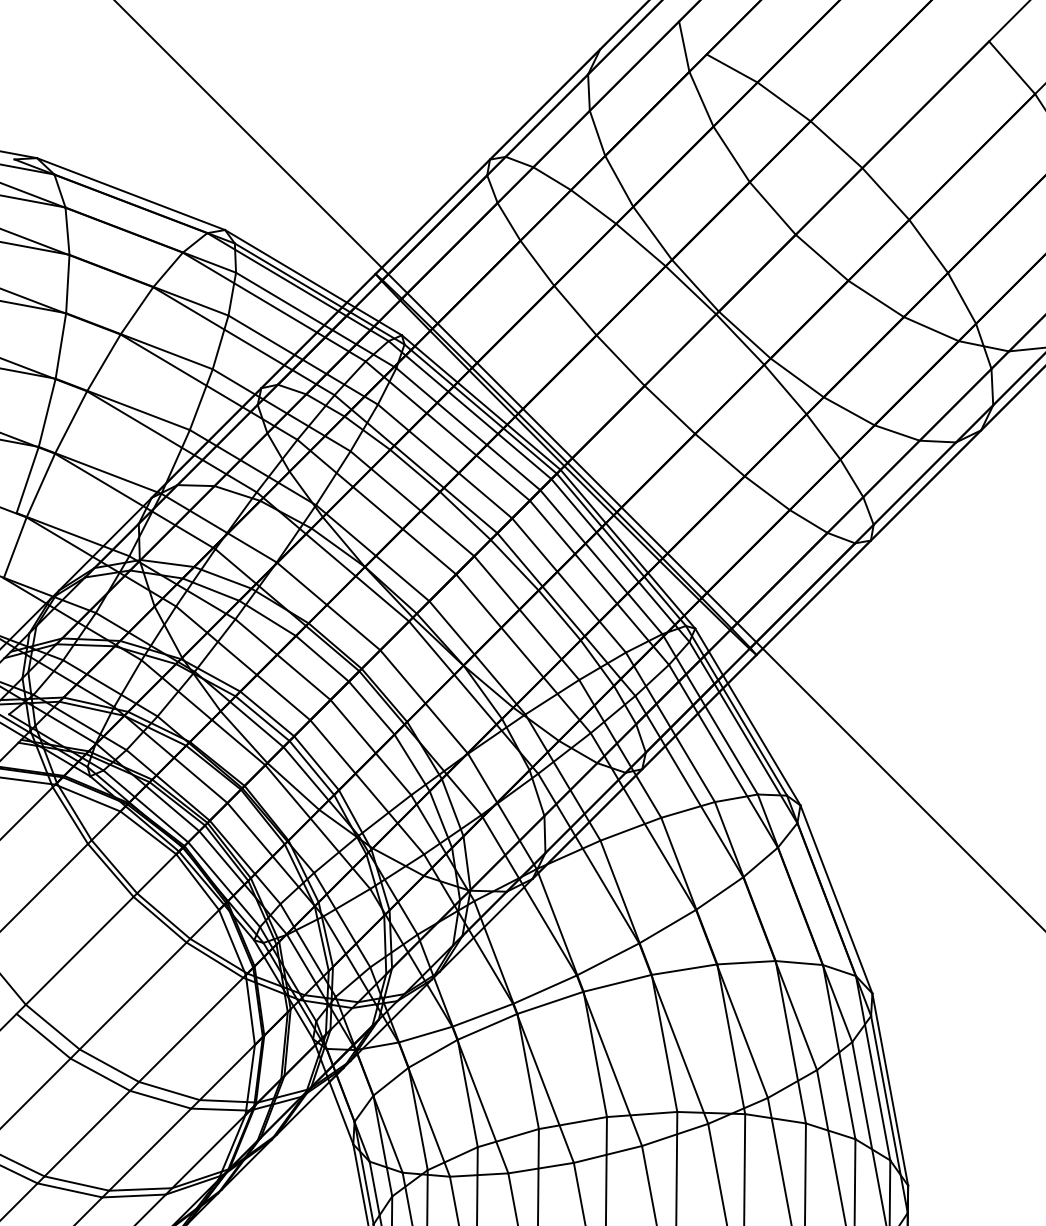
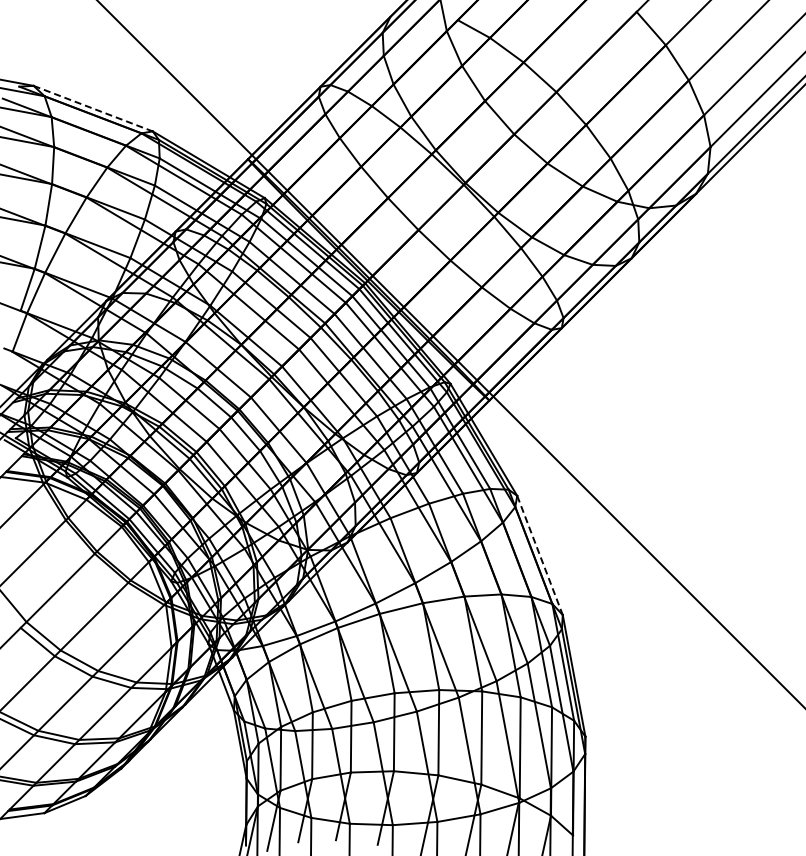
line: (131, 193) -> (93, 108), solid -> dashed
line: (837, 899) -> (540, 555), solid -> dashed

